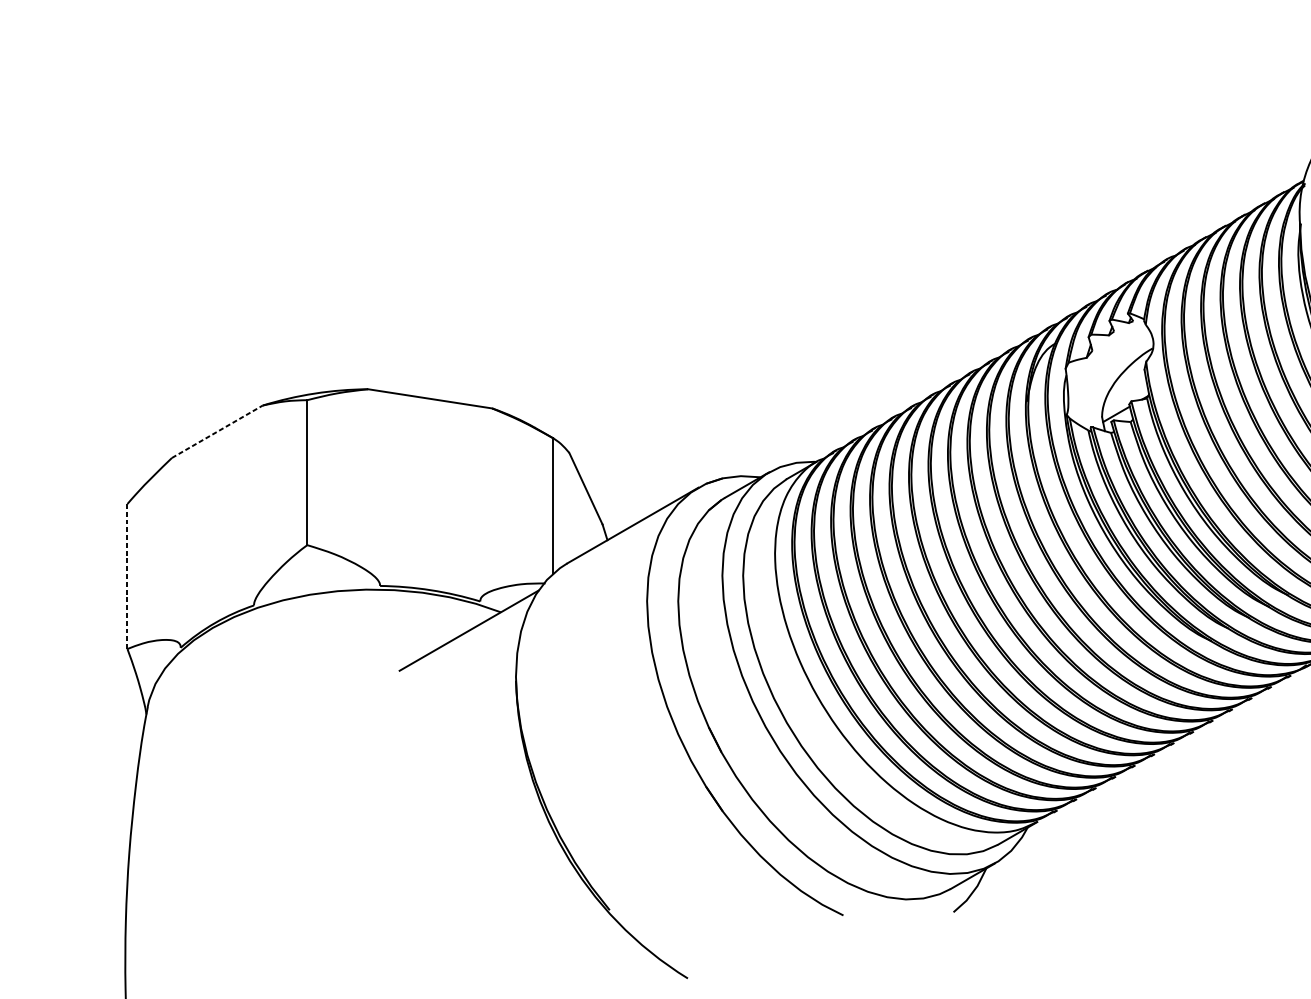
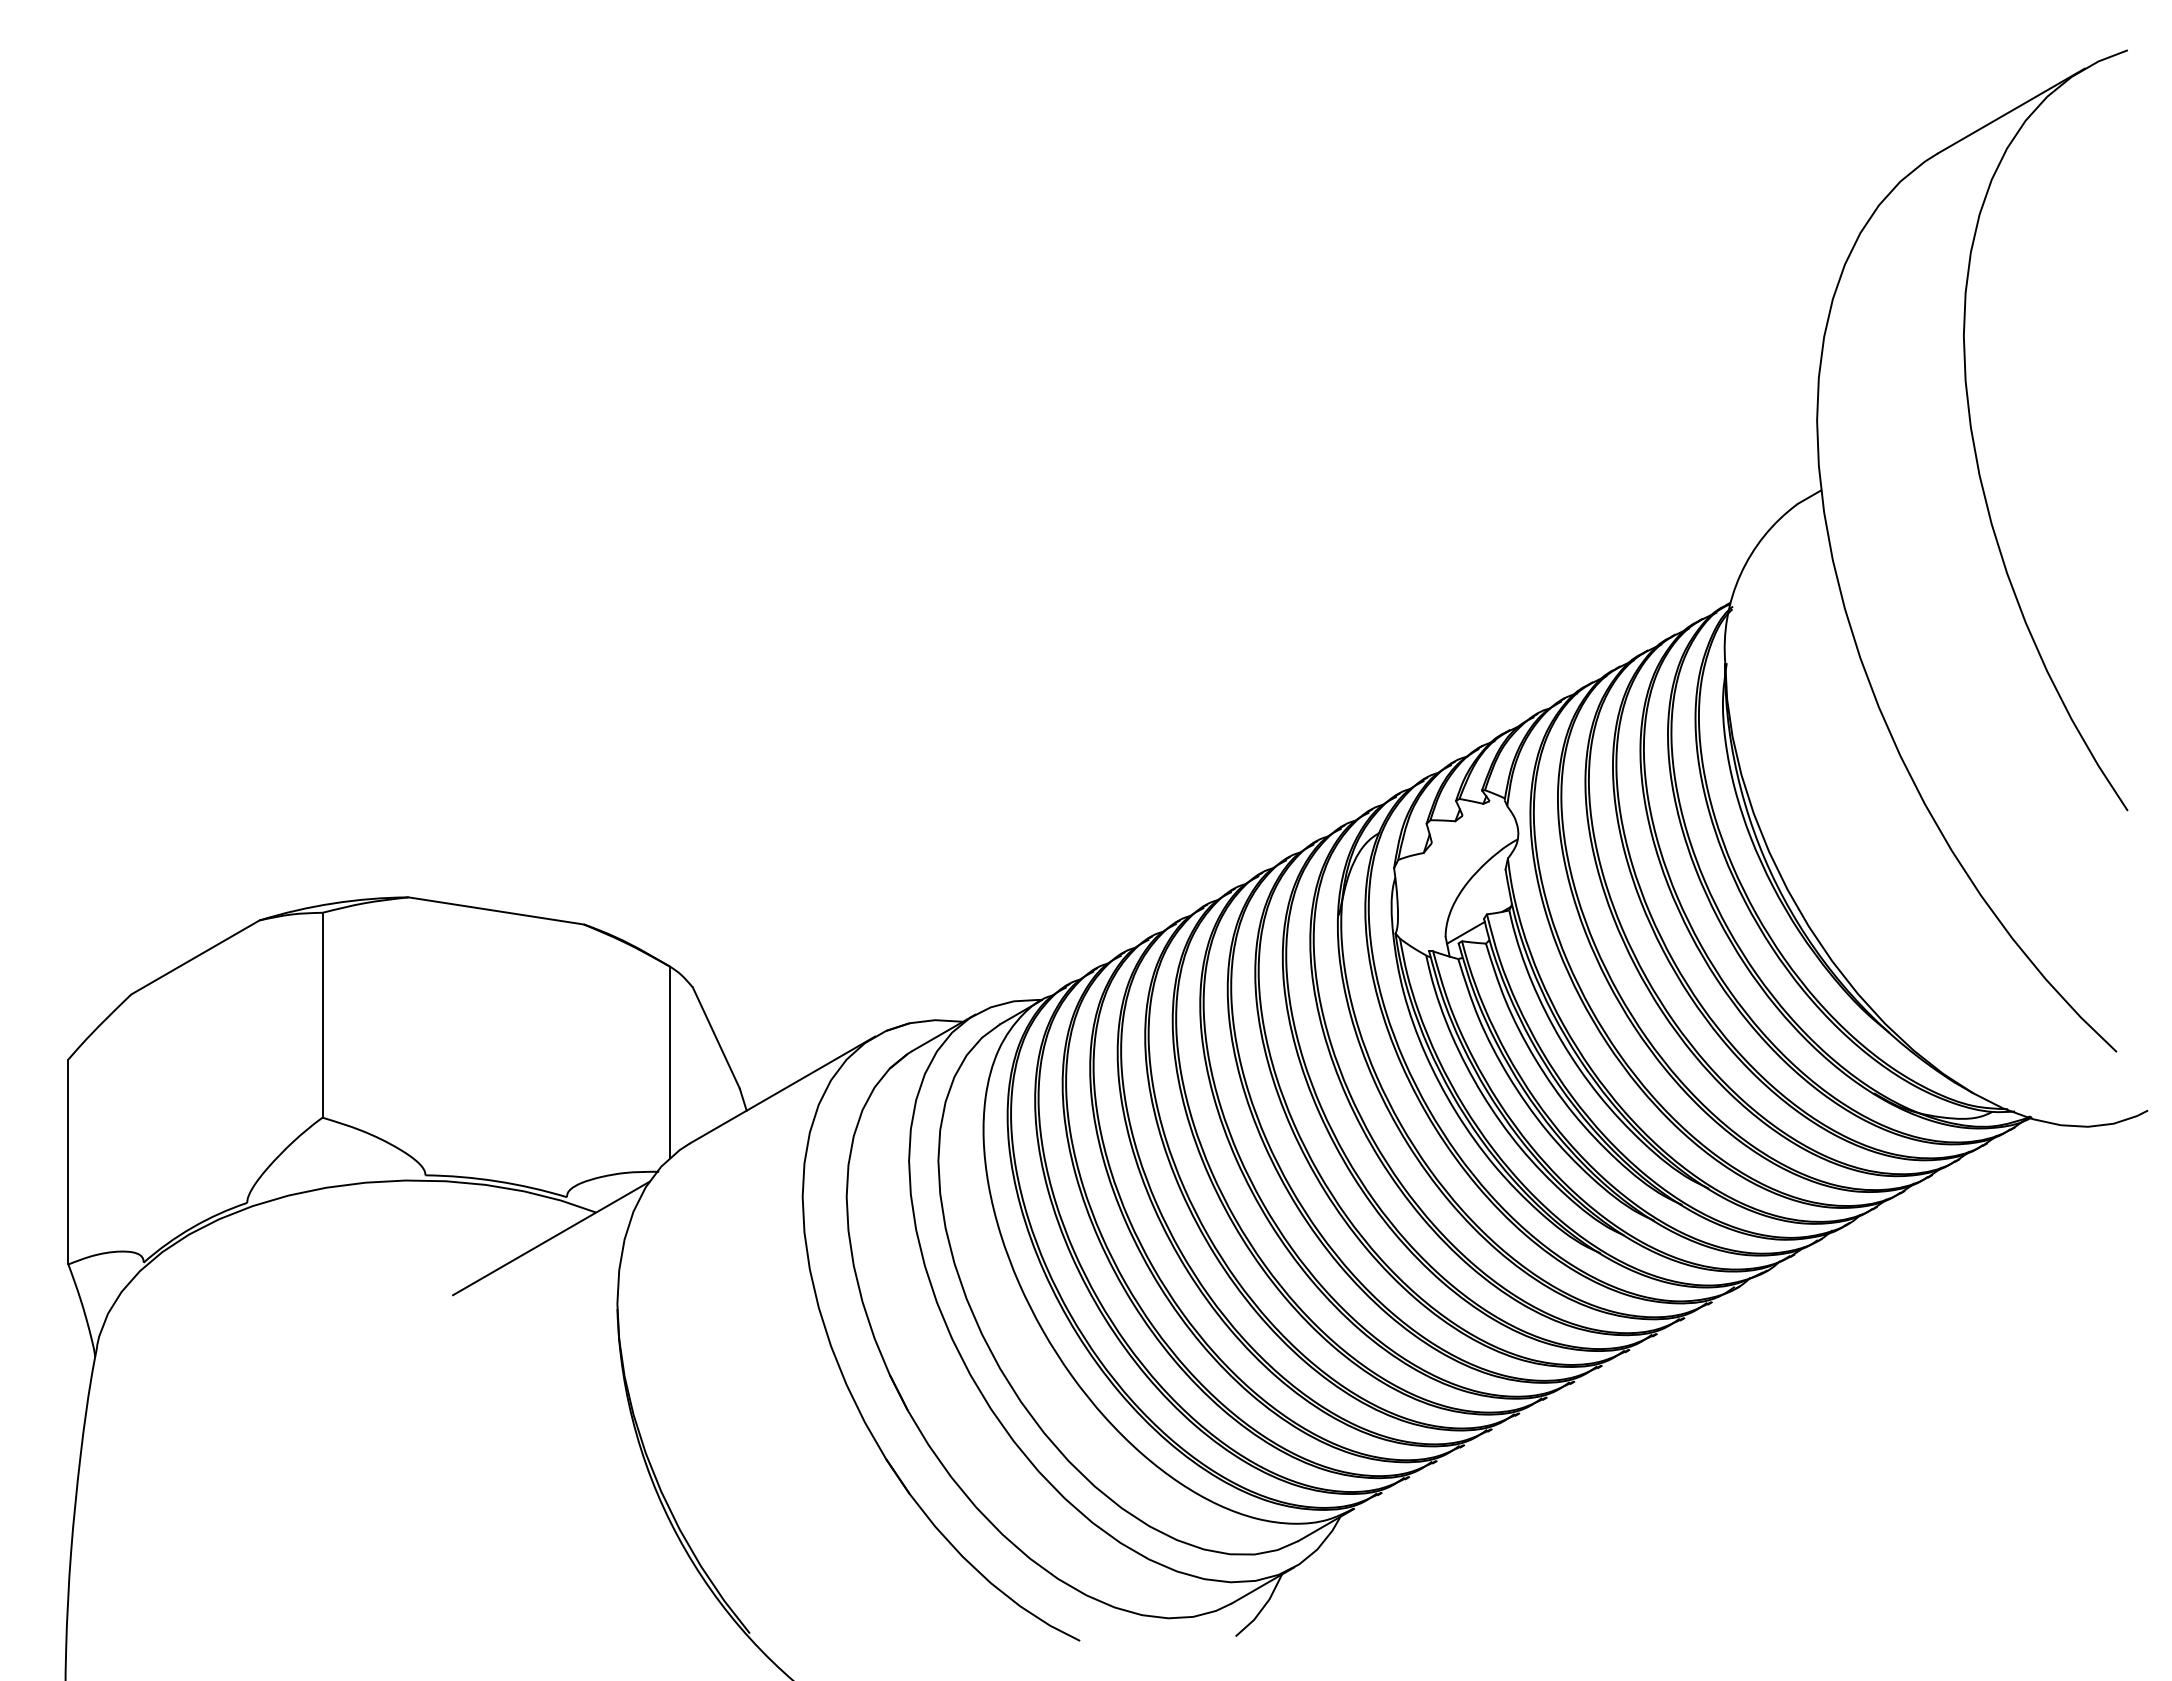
line: (217, 431) -> (195, 957), dashed -> solid
line: (127, 576) -> (68, 1161), dashed -> solid

